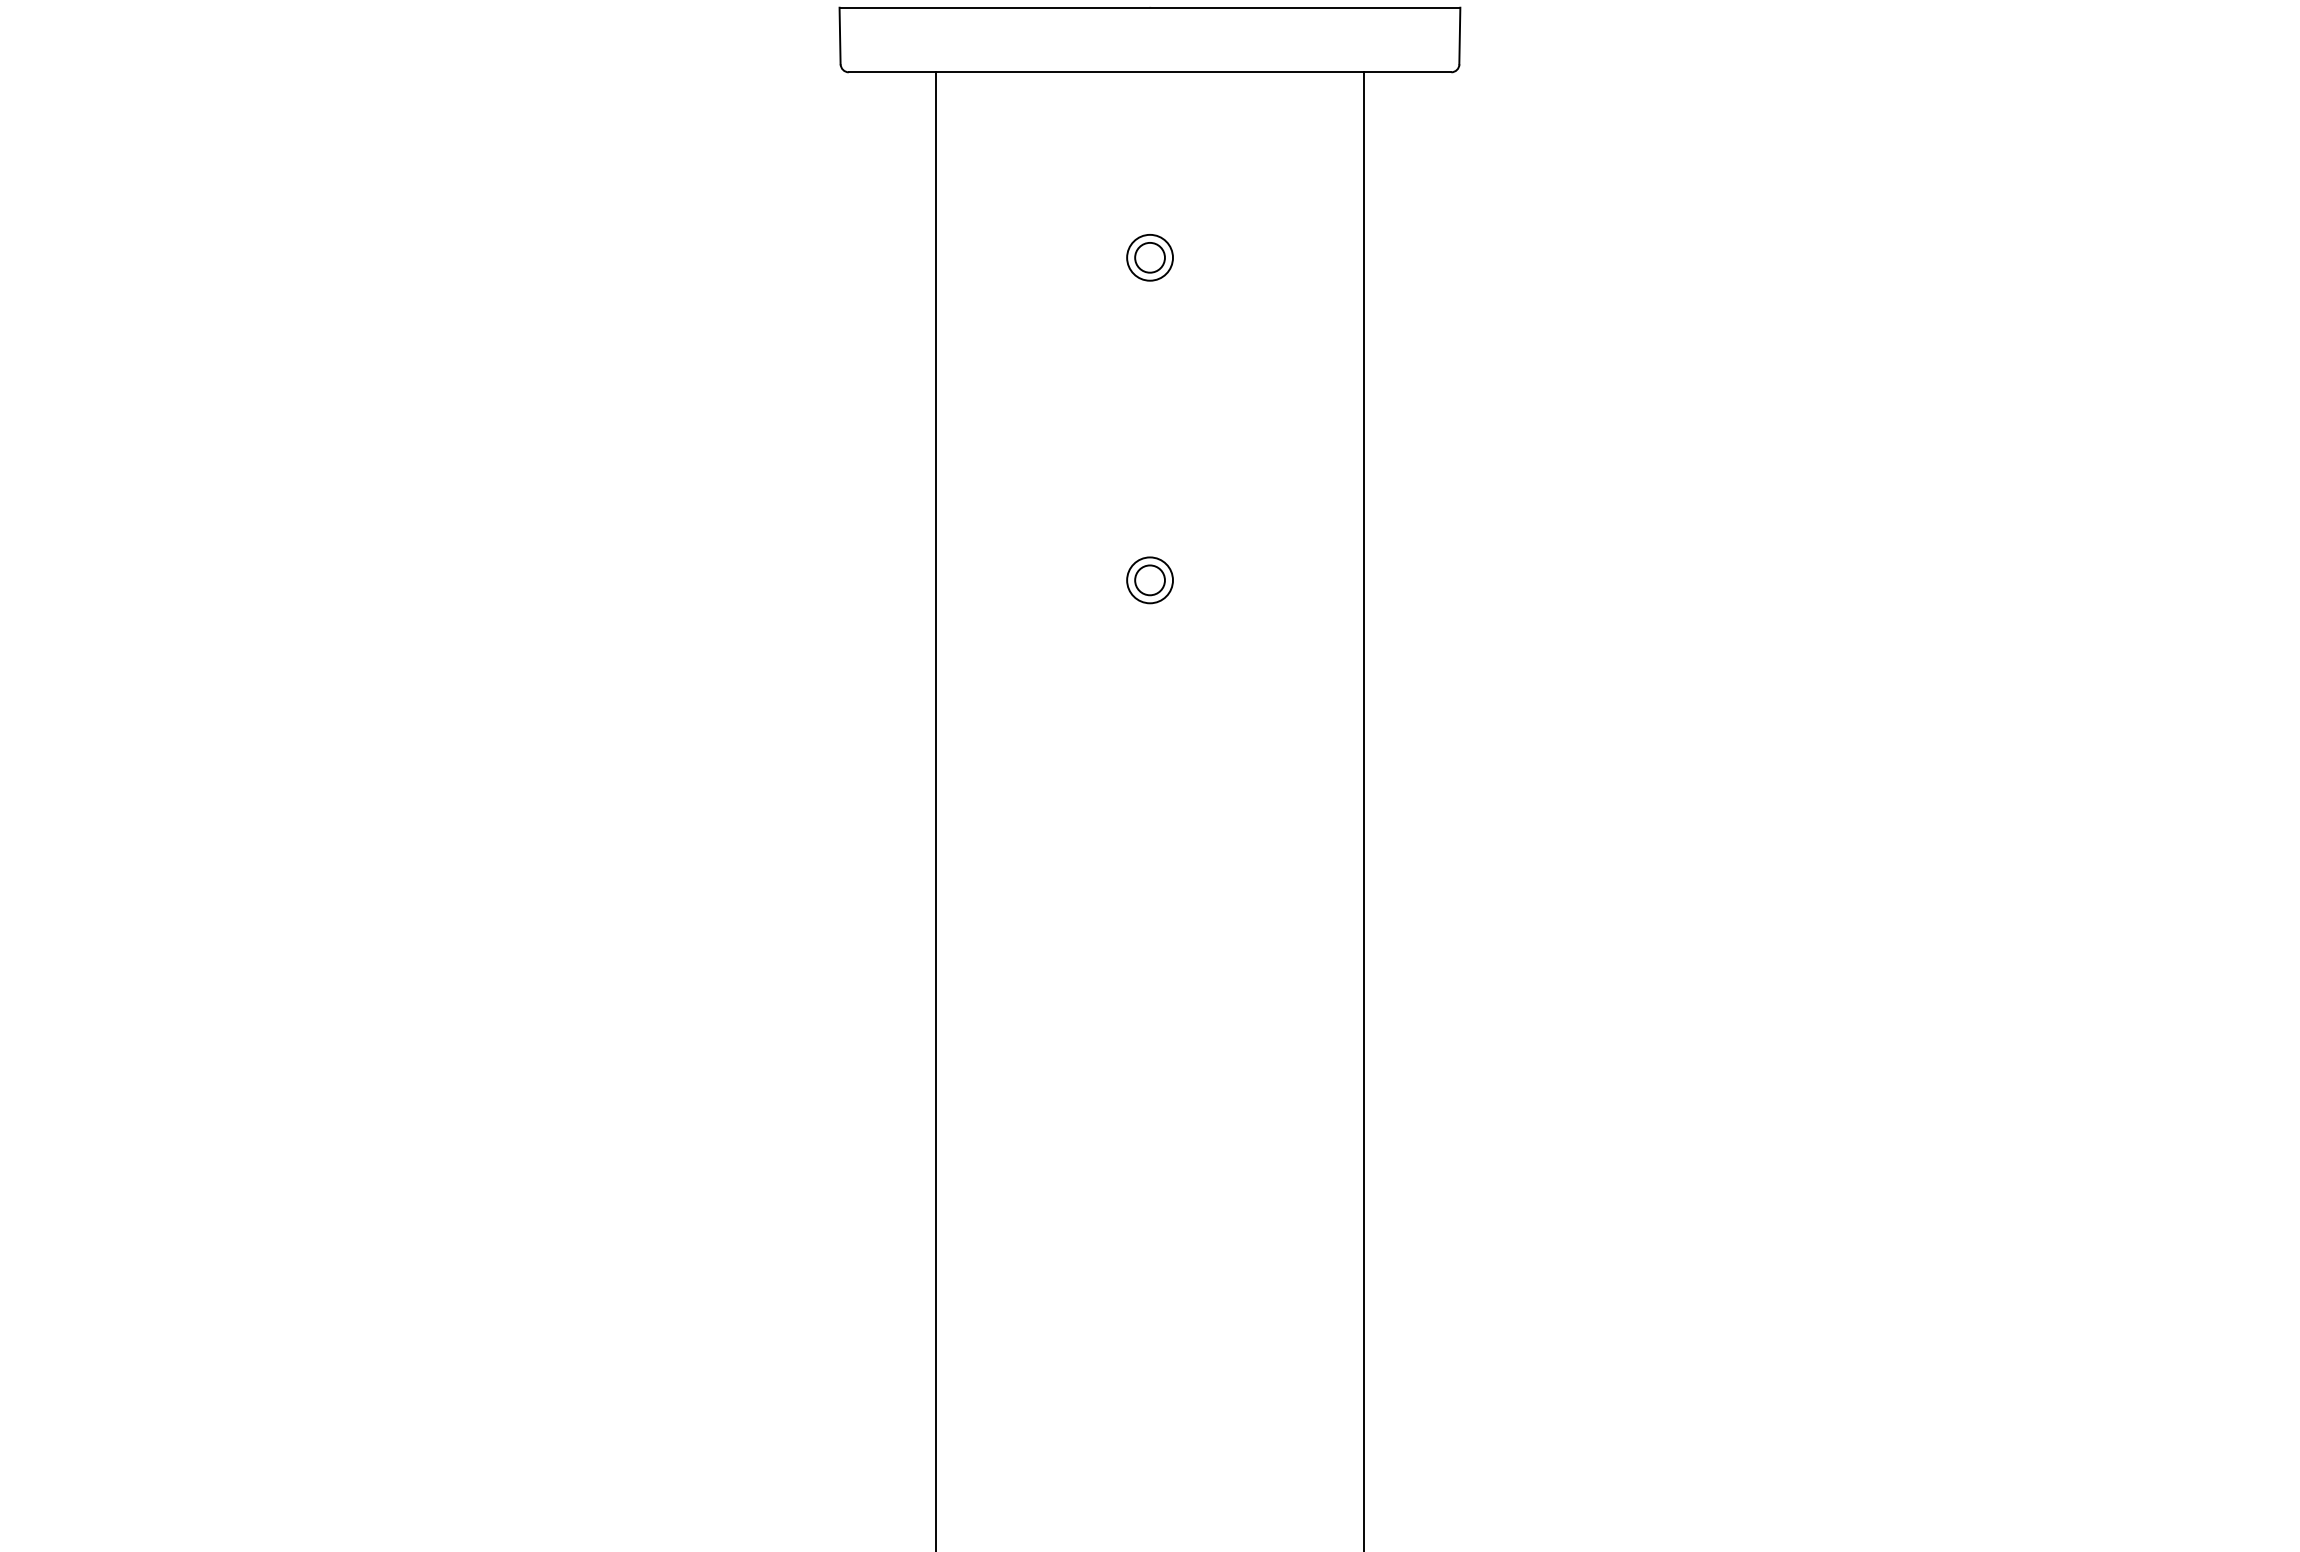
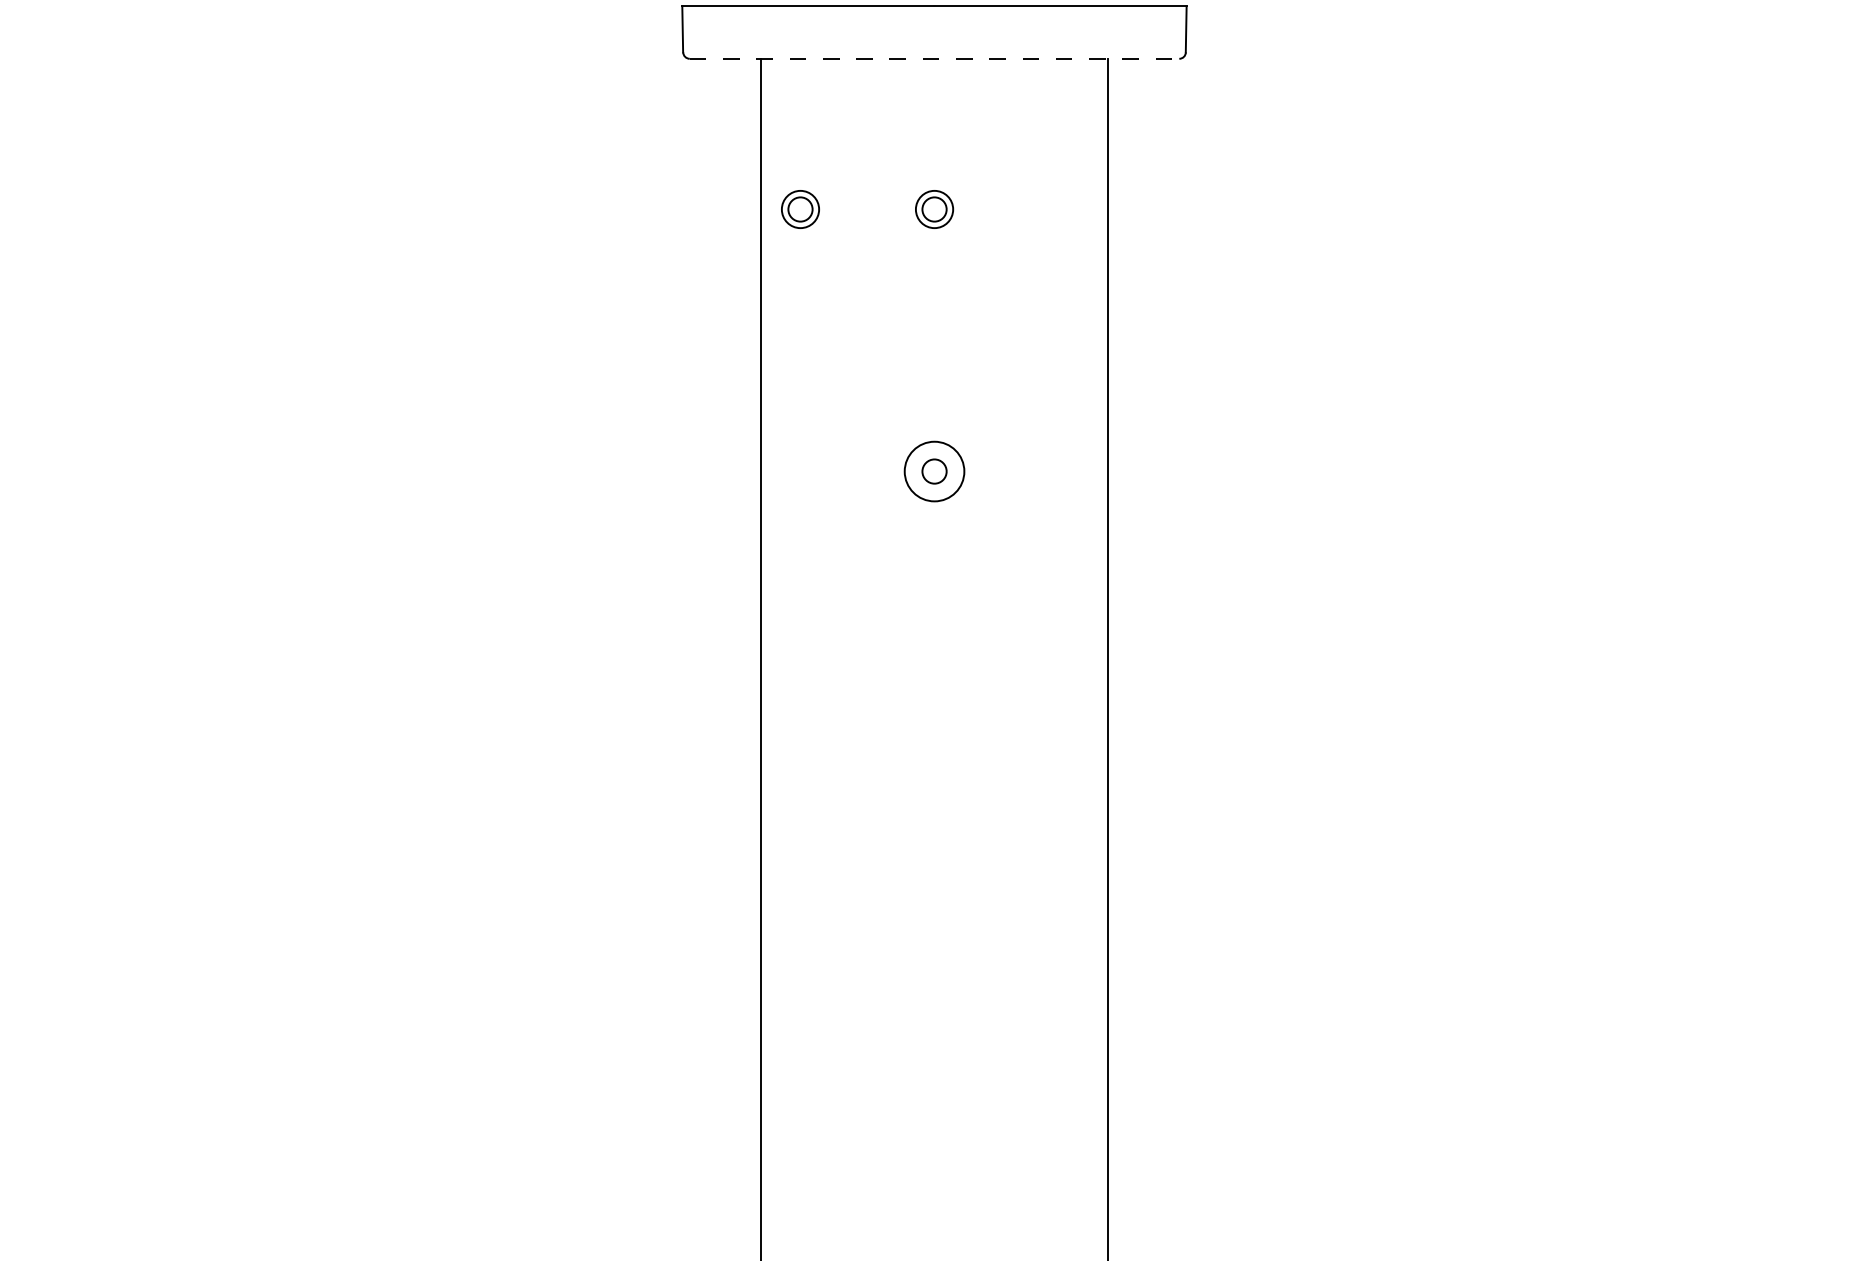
line: (1150, 72) -> (934, 58), solid -> dashed
part: (984, 257) -> (800, 209), added
circle: (1150, 580) -> (934, 471), size x1.6

